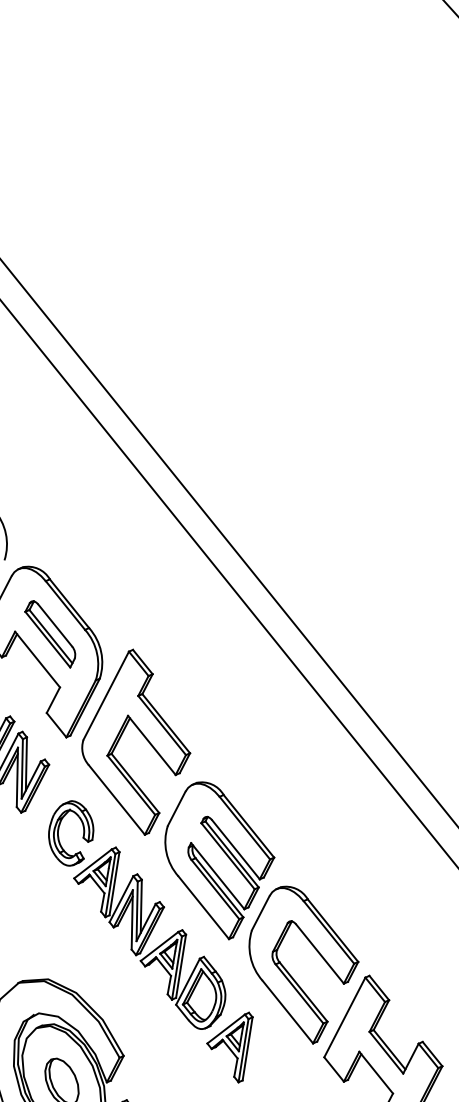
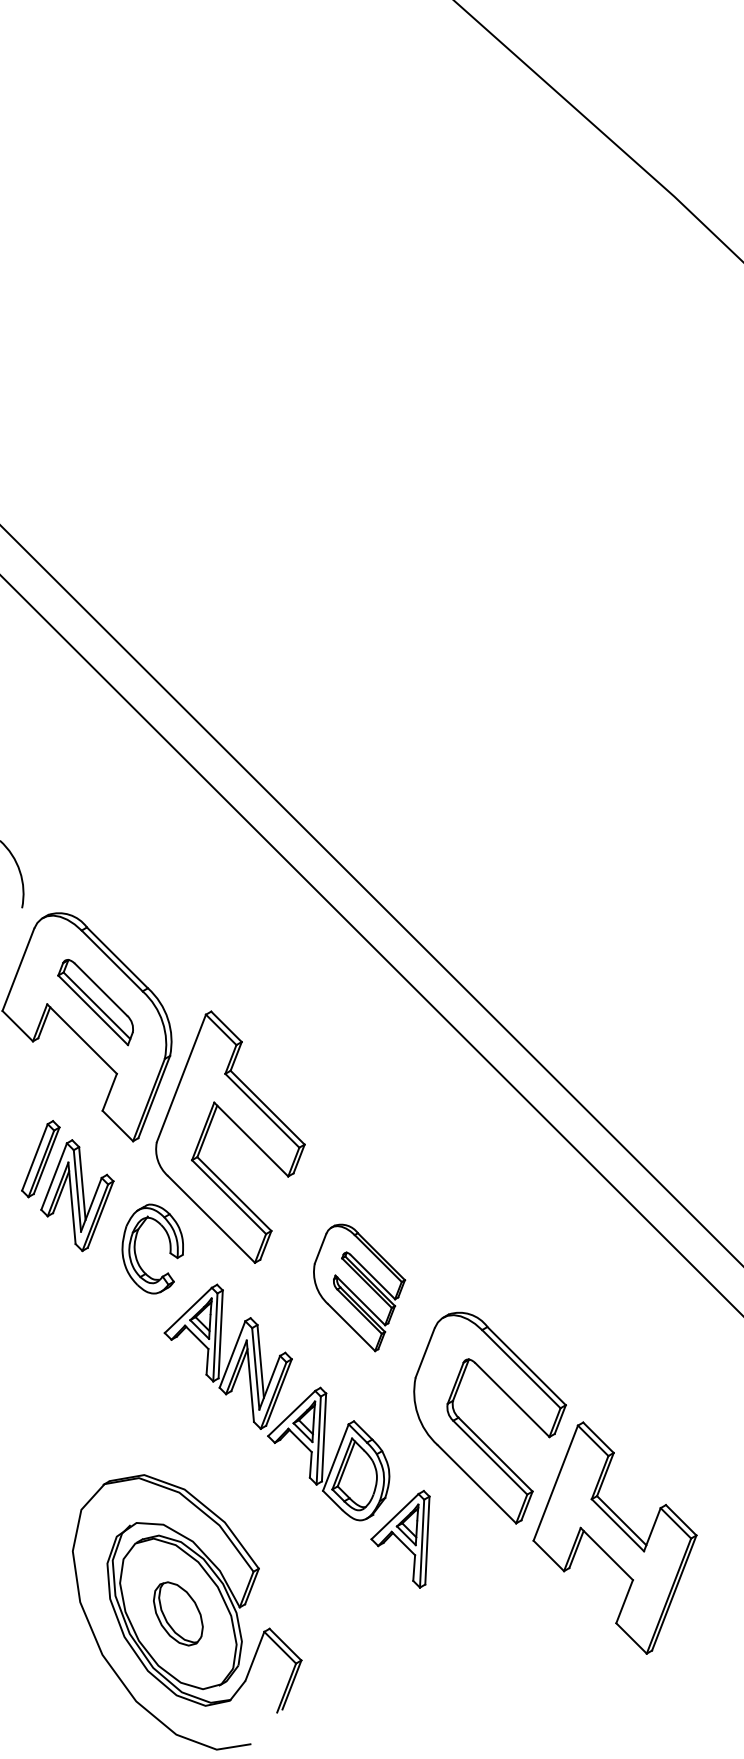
part: (58, 835) -> (136, 1253), moved
part: (218, 860) -> (359, 1287), size x0.6

